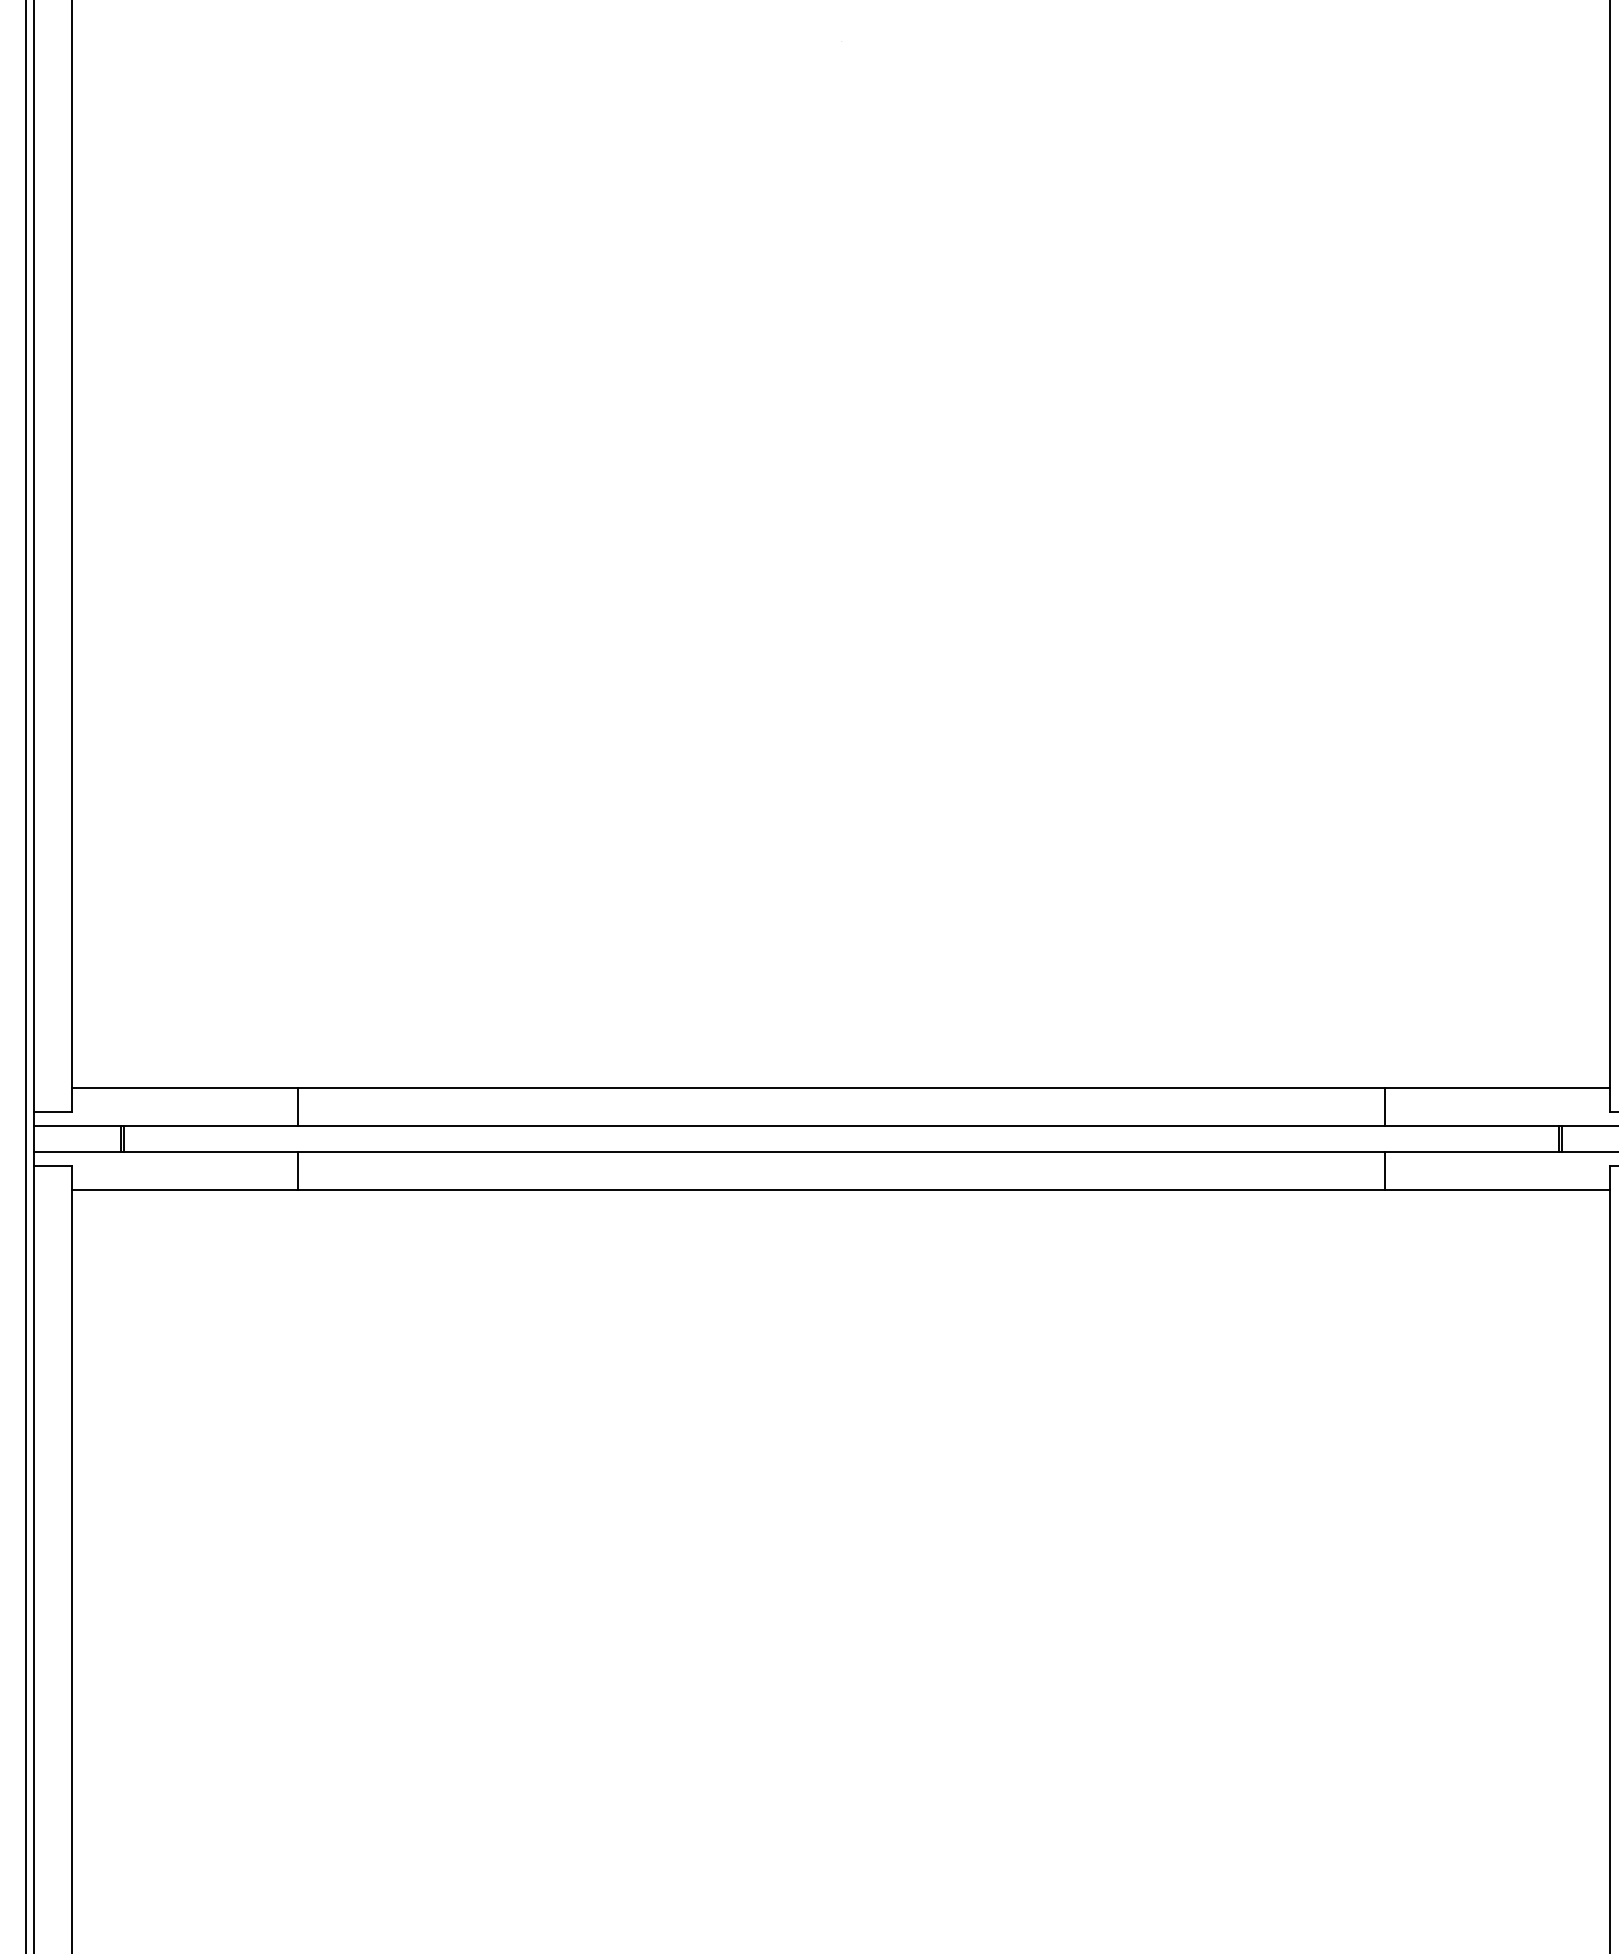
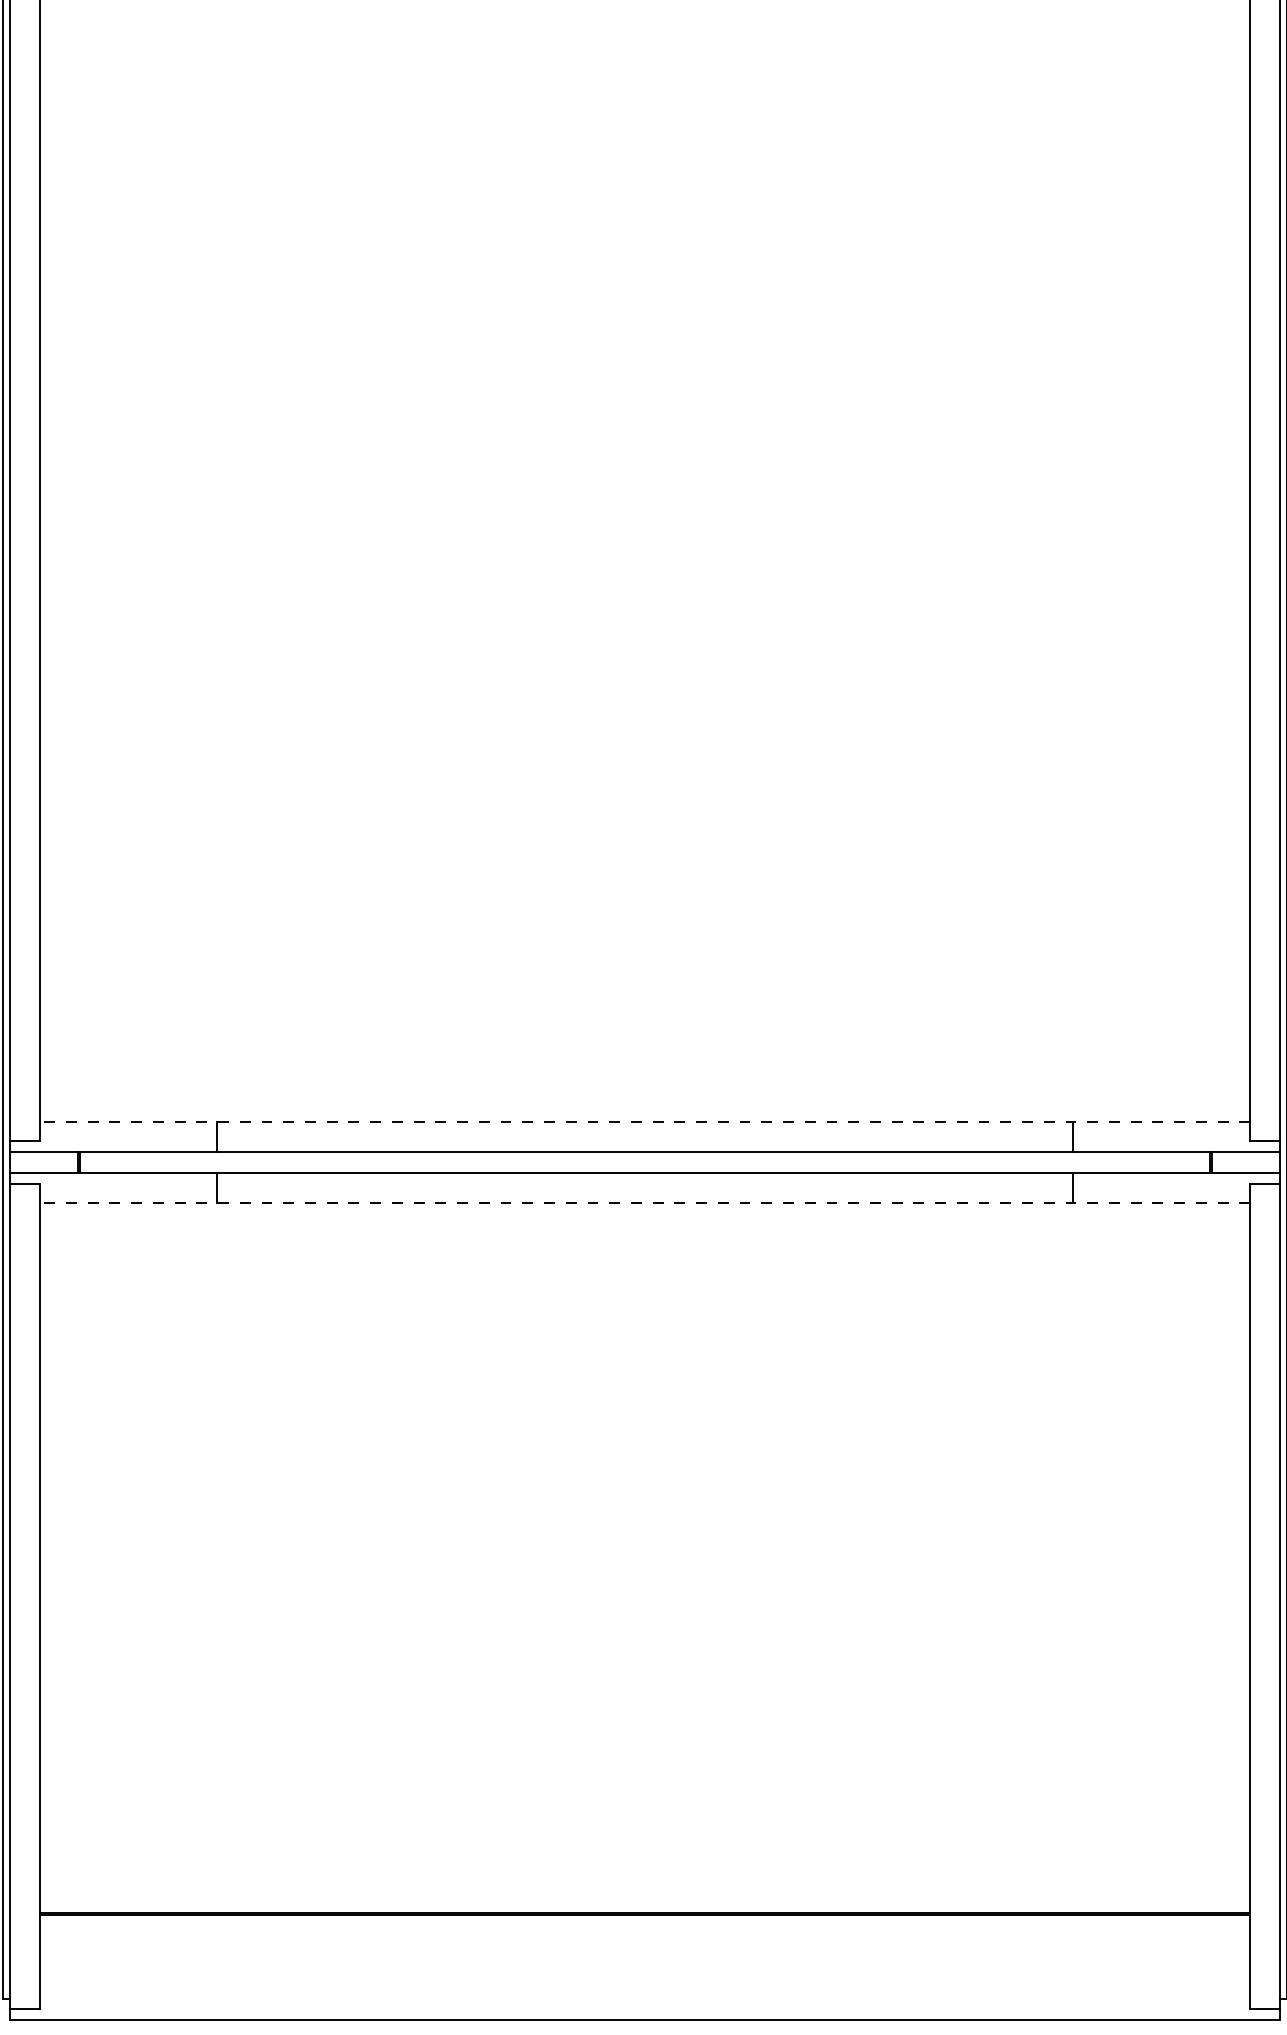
line: (840, 1087) -> (644, 1121), solid -> dashed
line: (840, 1190) -> (644, 1202), solid -> dashed

